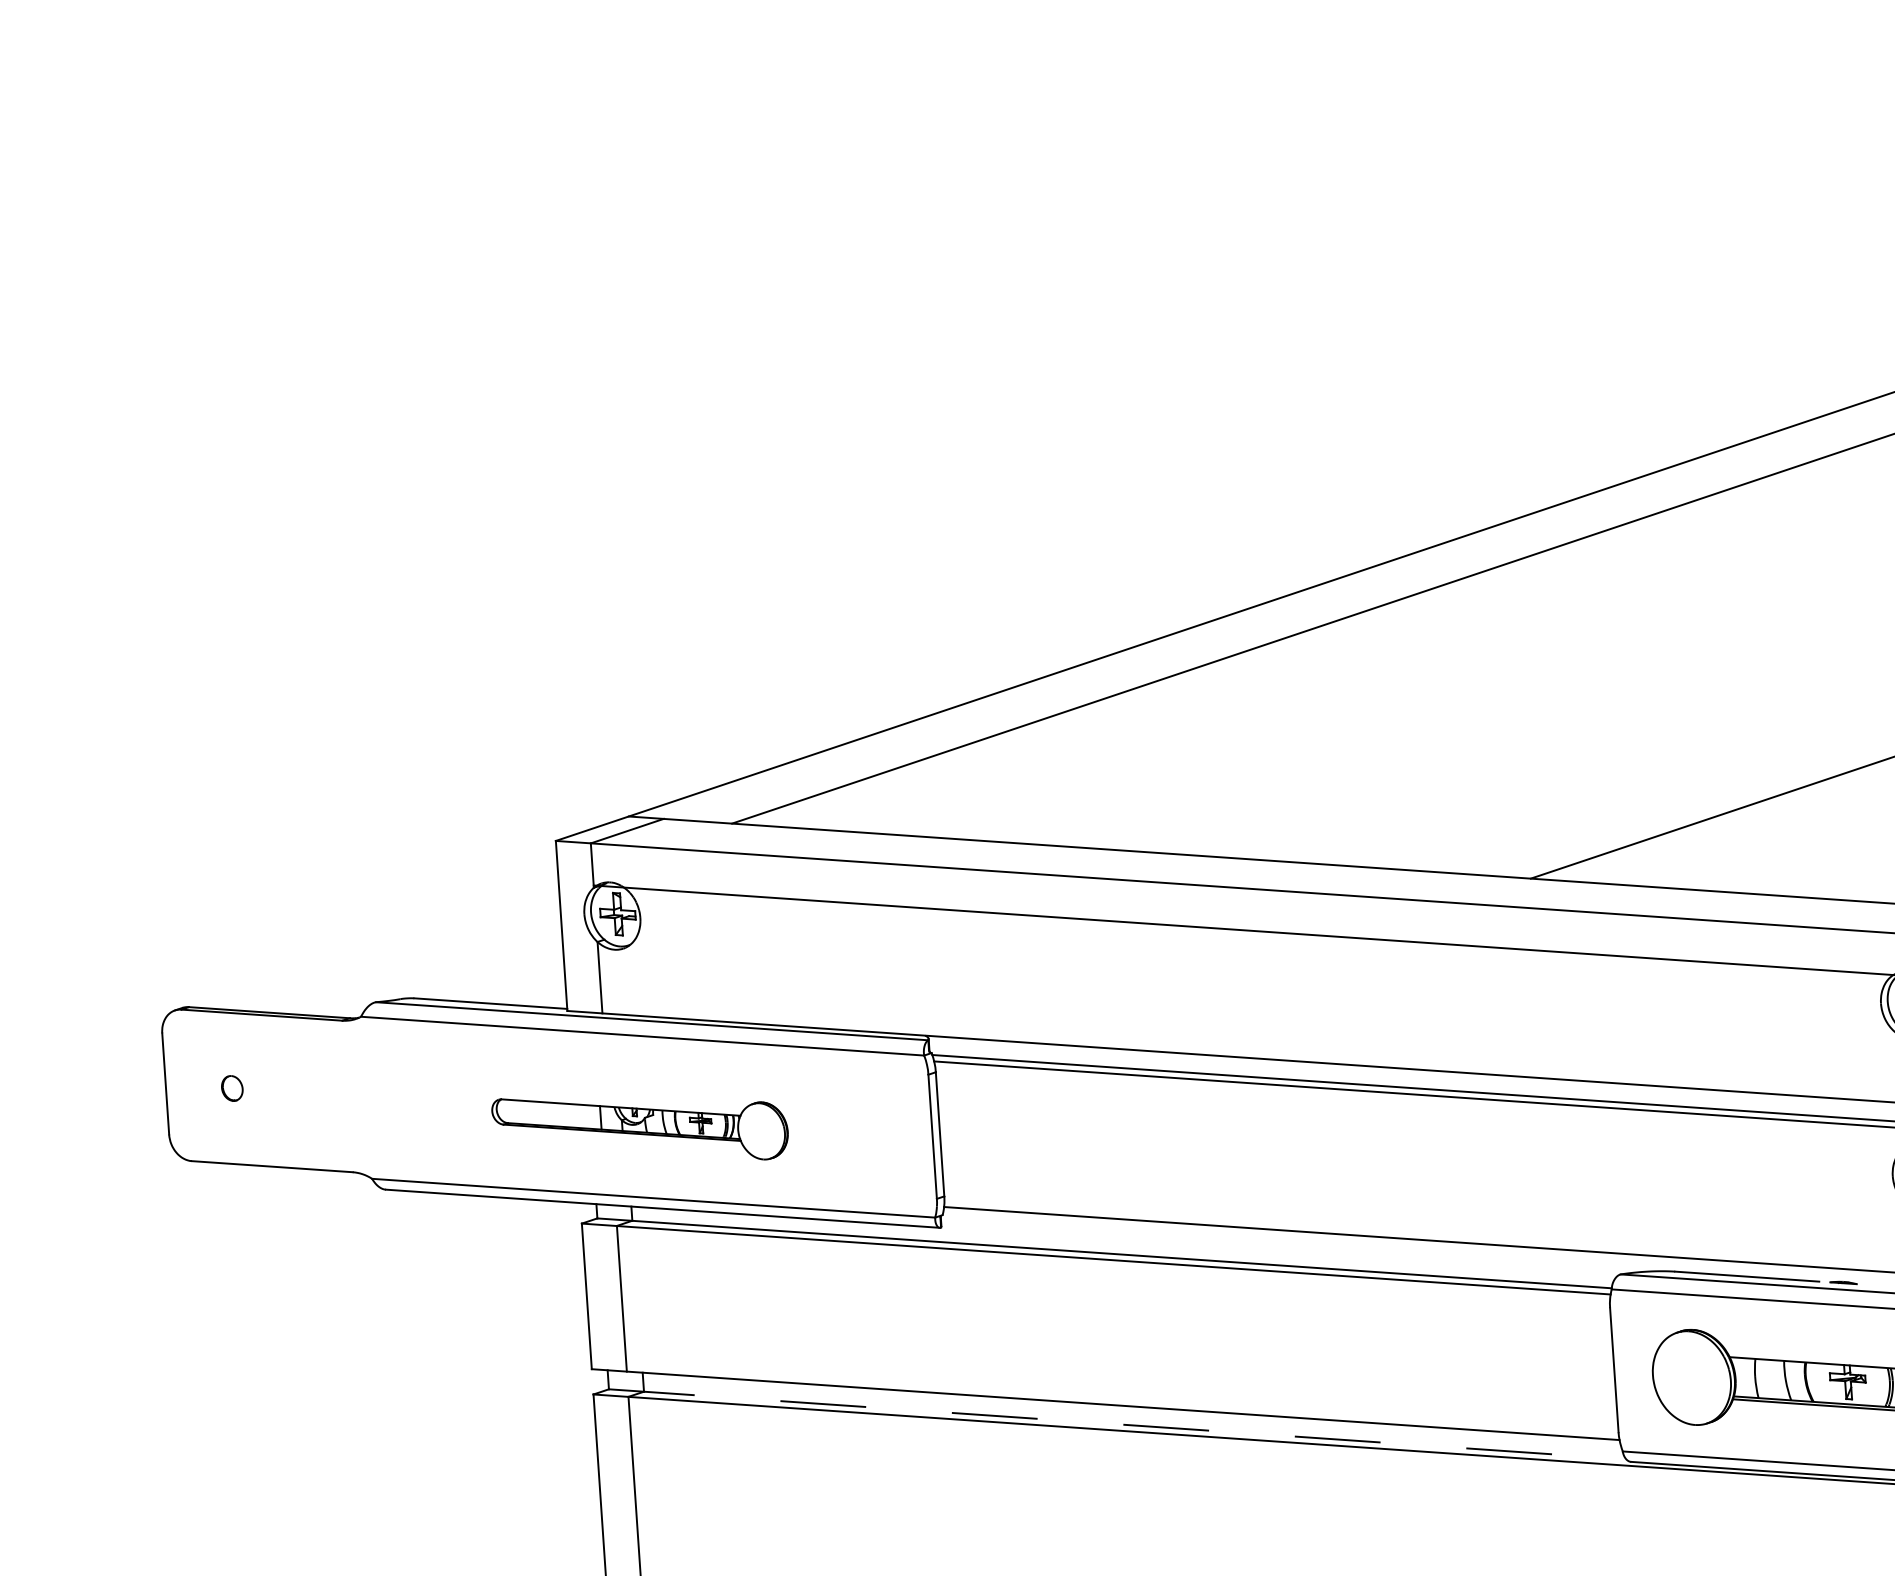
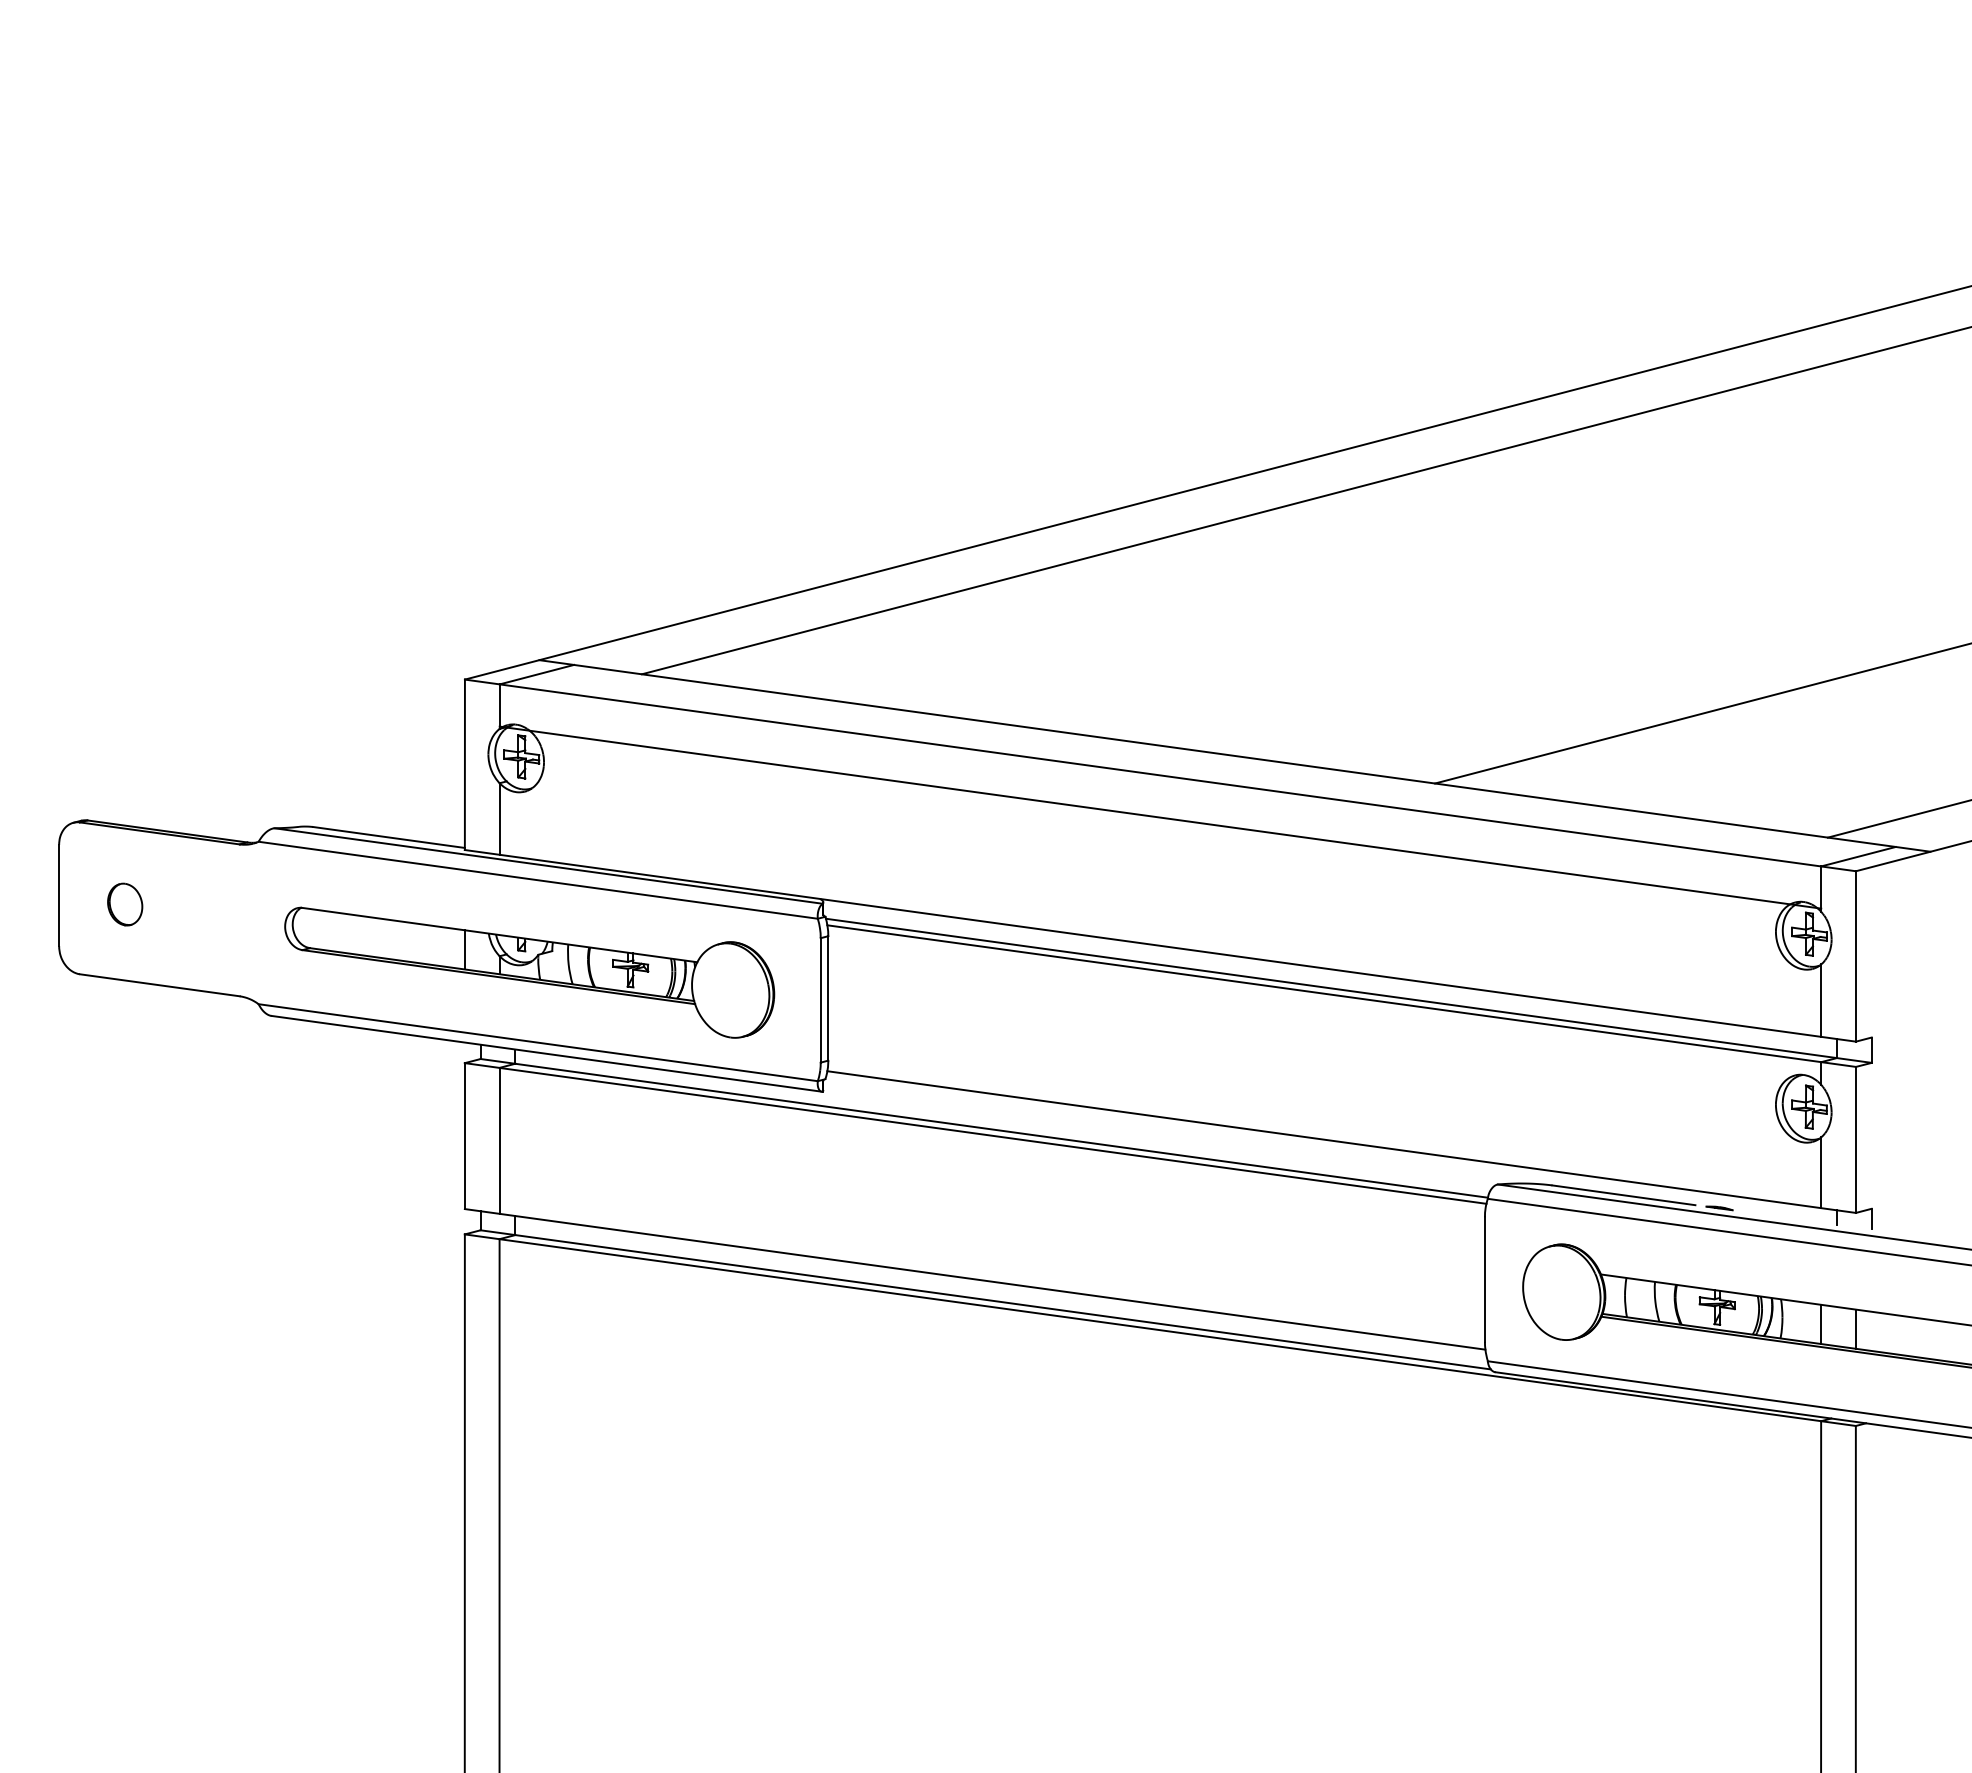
part: (232, 1088) -> (125, 904), size x1.67
part: (640, 1128) -> (529, 972), size x1.67
line: (1117, 1424) -> (985, 1299), dashed -> solid

